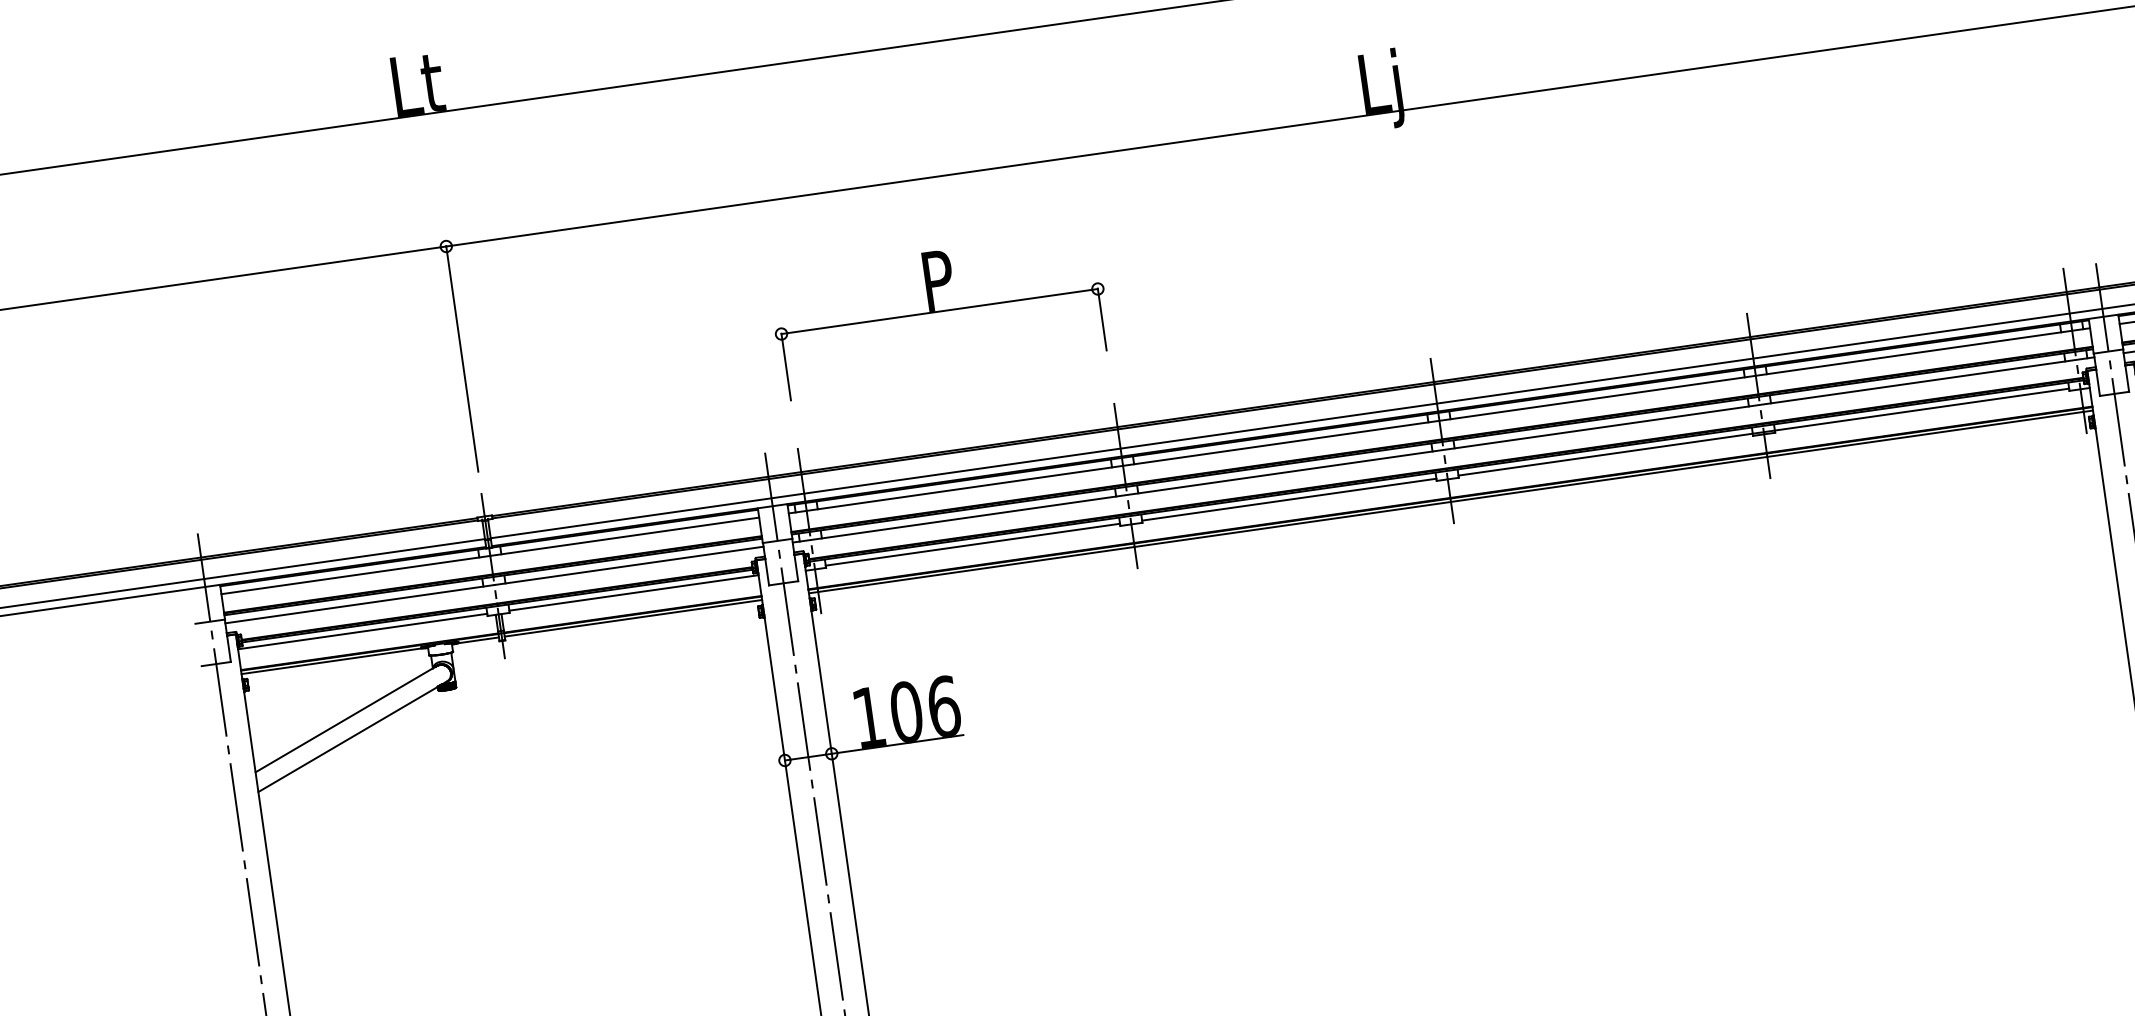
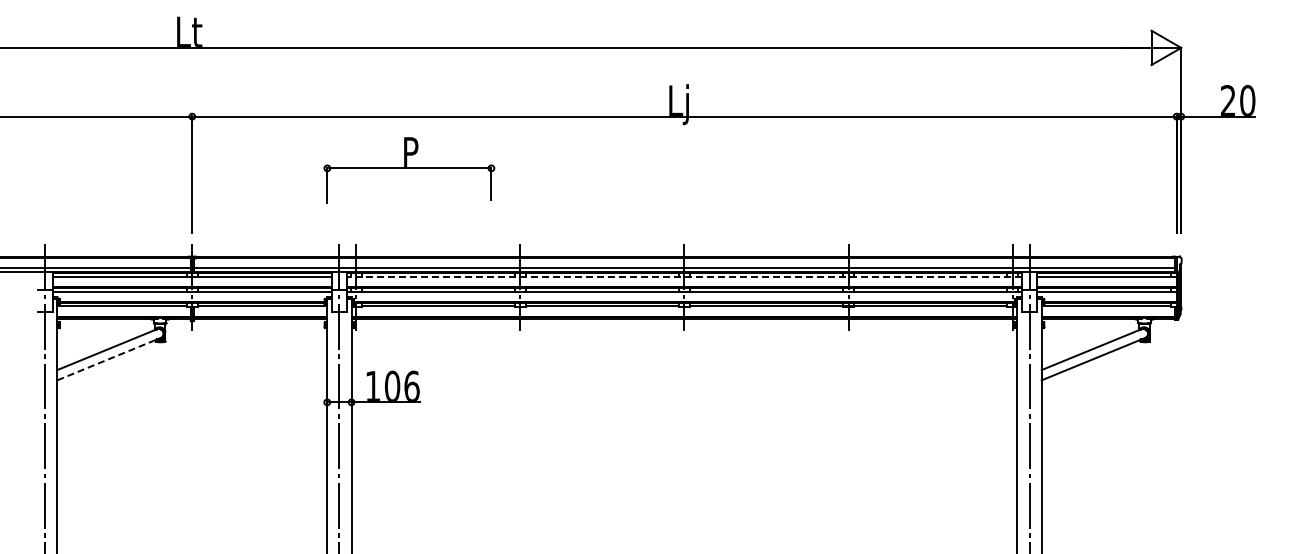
part: (940, 315) -> (409, 170), moved
line: (1437, 421) -> (683, 277), solid -> dashed
line: (353, 737) -> (109, 359), solid -> dashed

